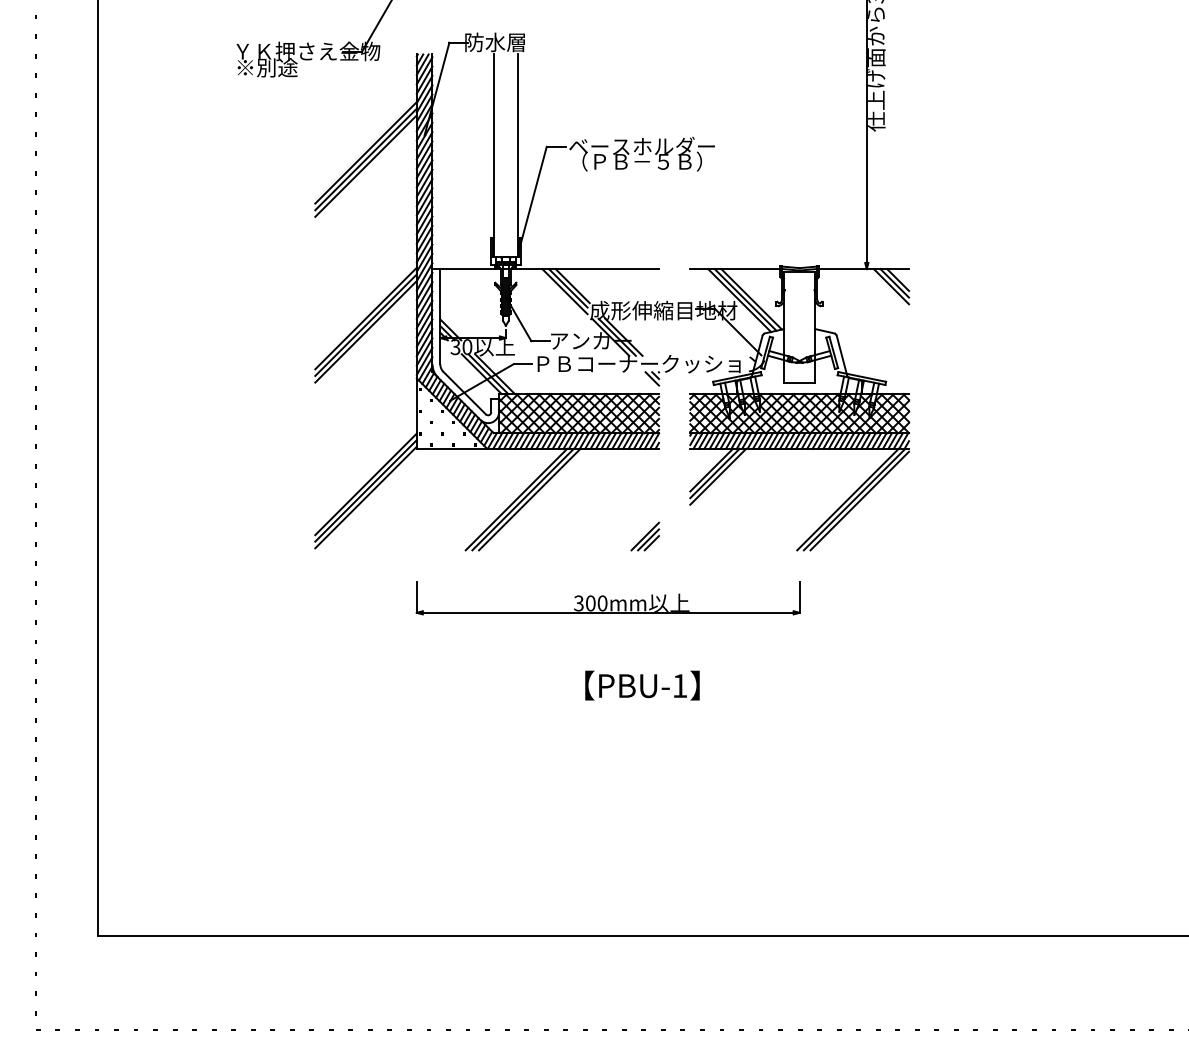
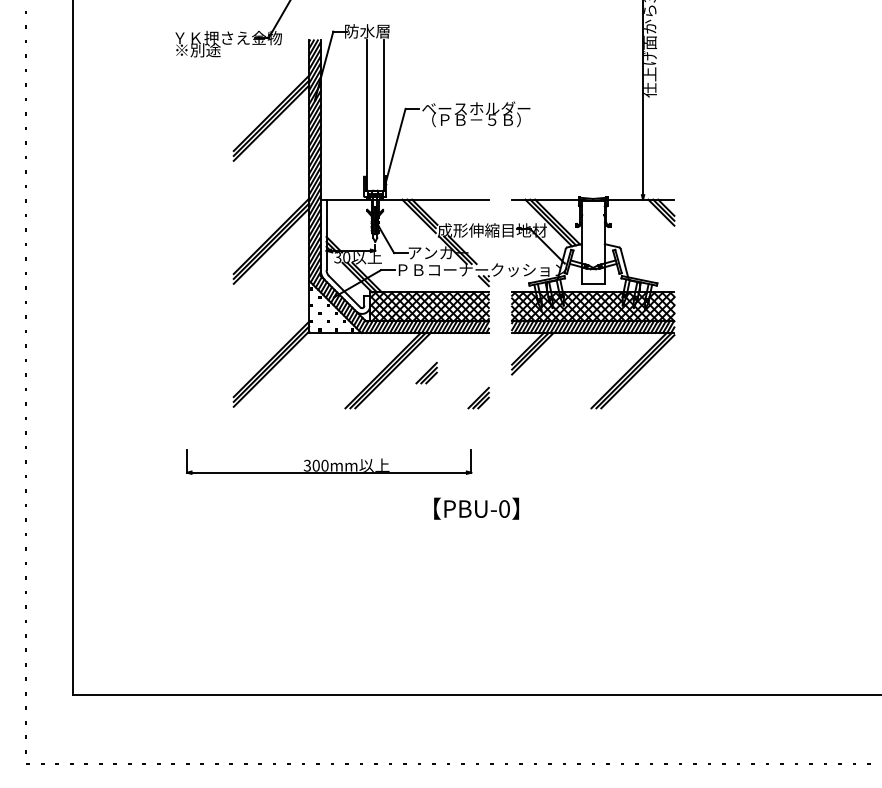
part: (574, 502) -> (426, 372), added
part: (608, 597) -> (329, 461), moved
text: (680, 685) -> (504, 508), PBU-1 -> PBU-0

